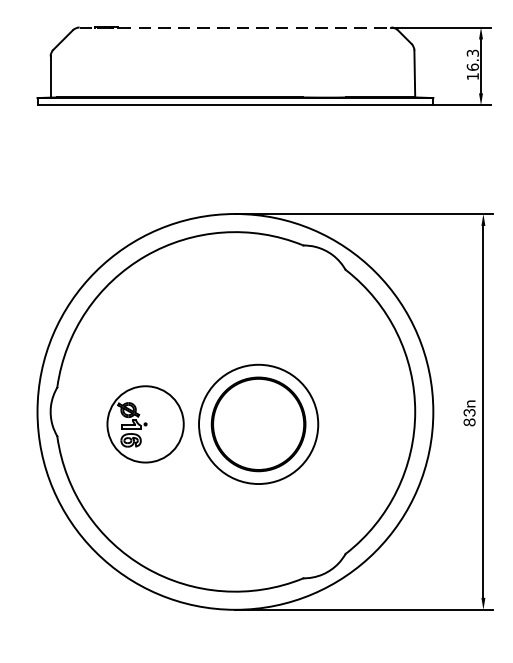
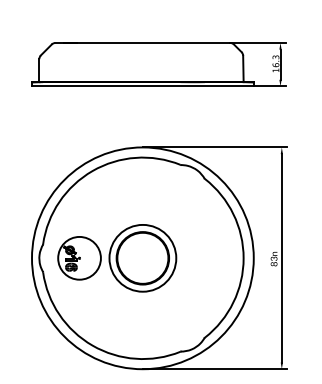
line: (236, 26) -> (143, 42), dashed -> solid
part: (213, 424) -> (117, 258), moved

